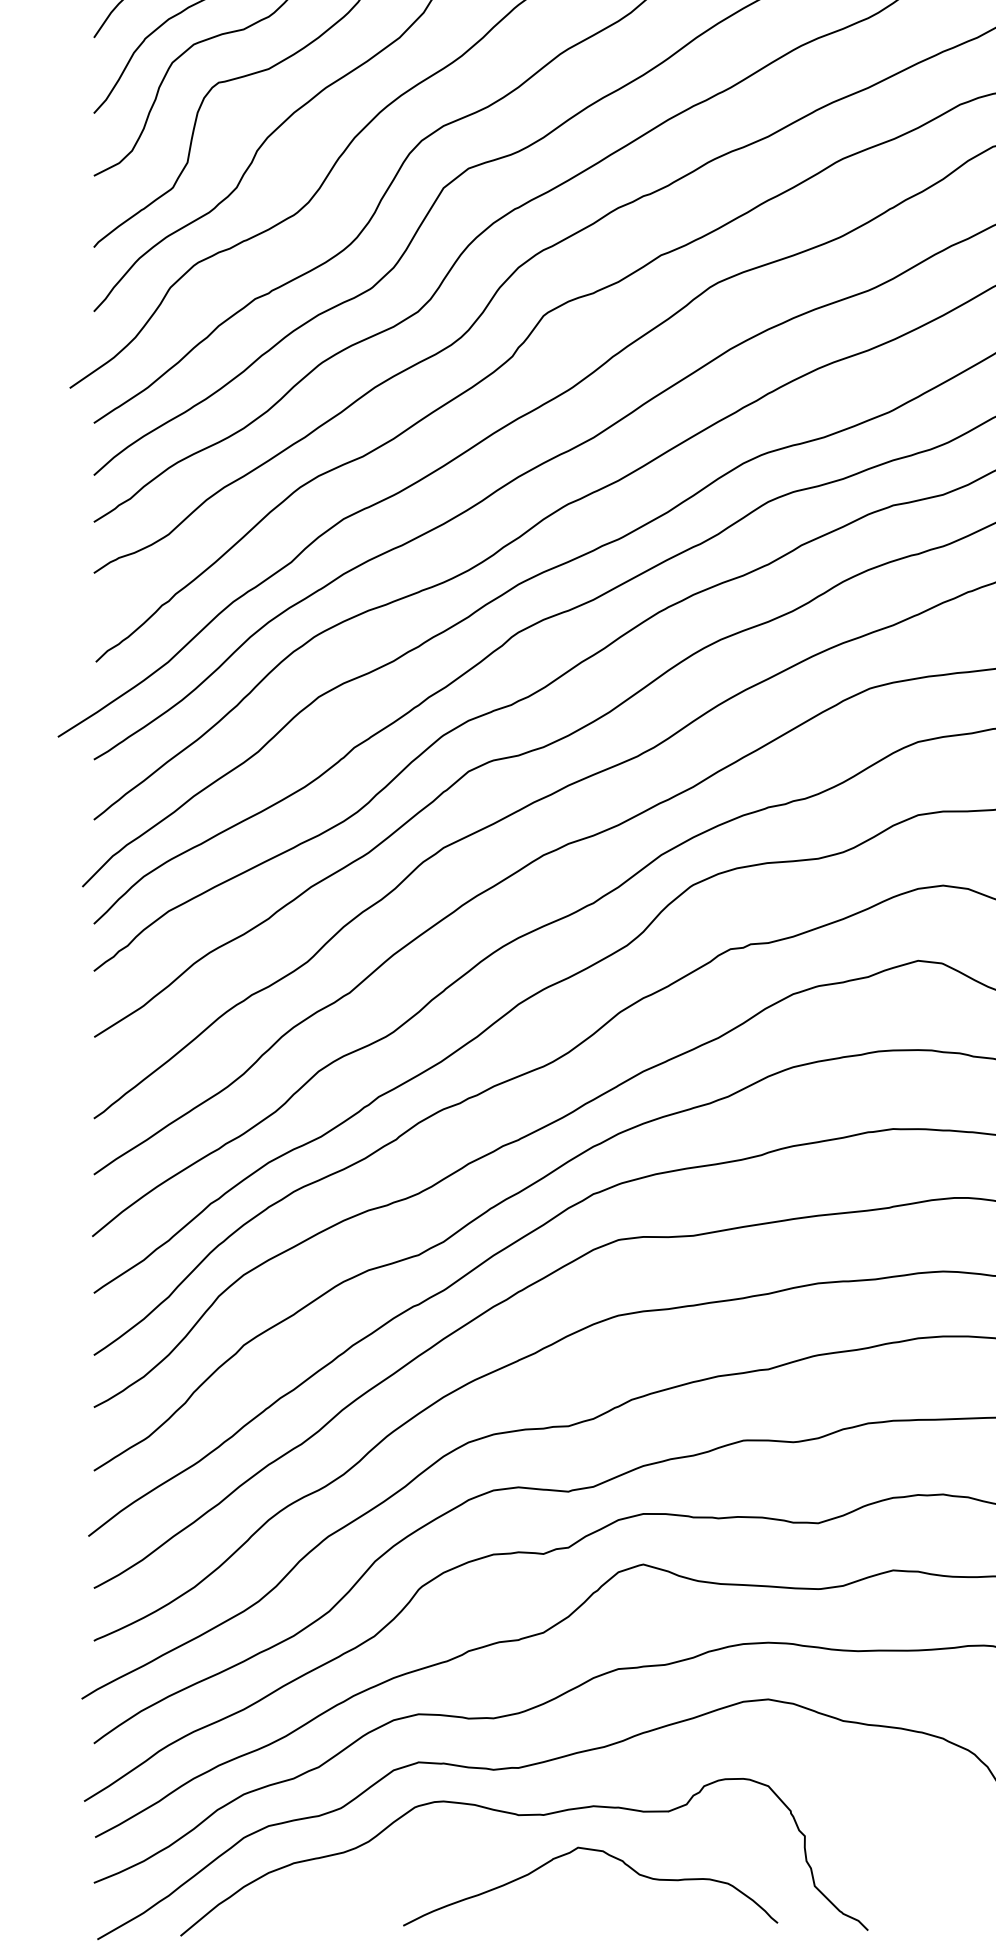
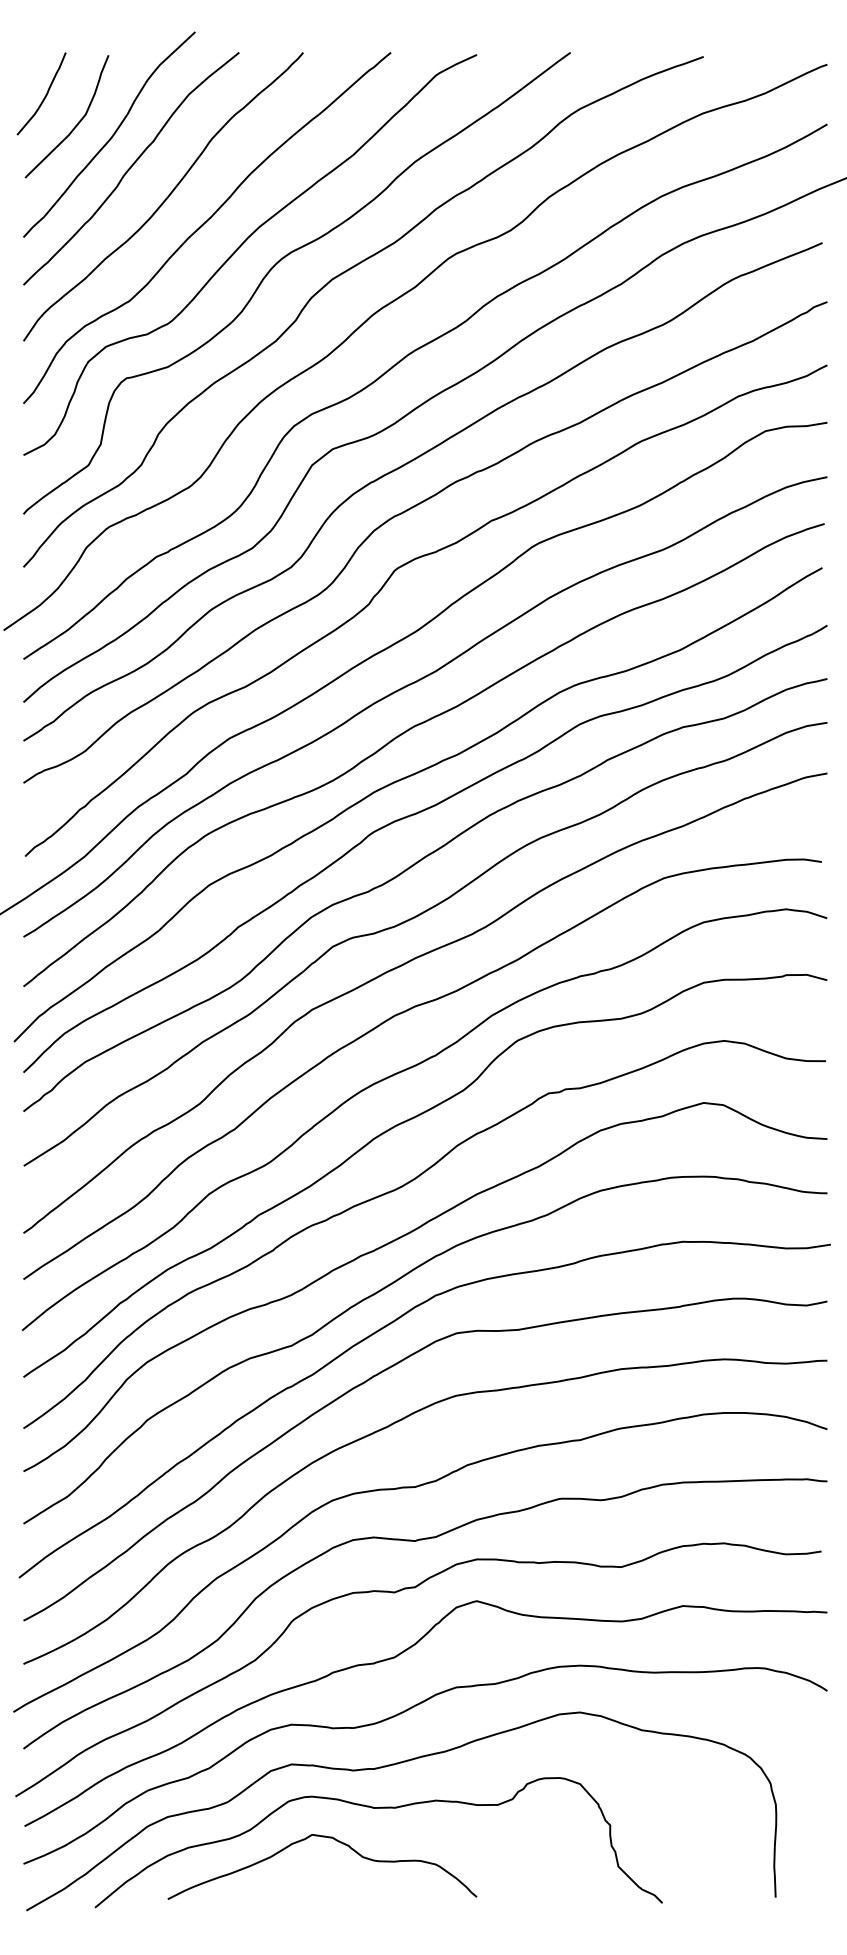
curve: (597, 1852) -> (328, 1838), moved

